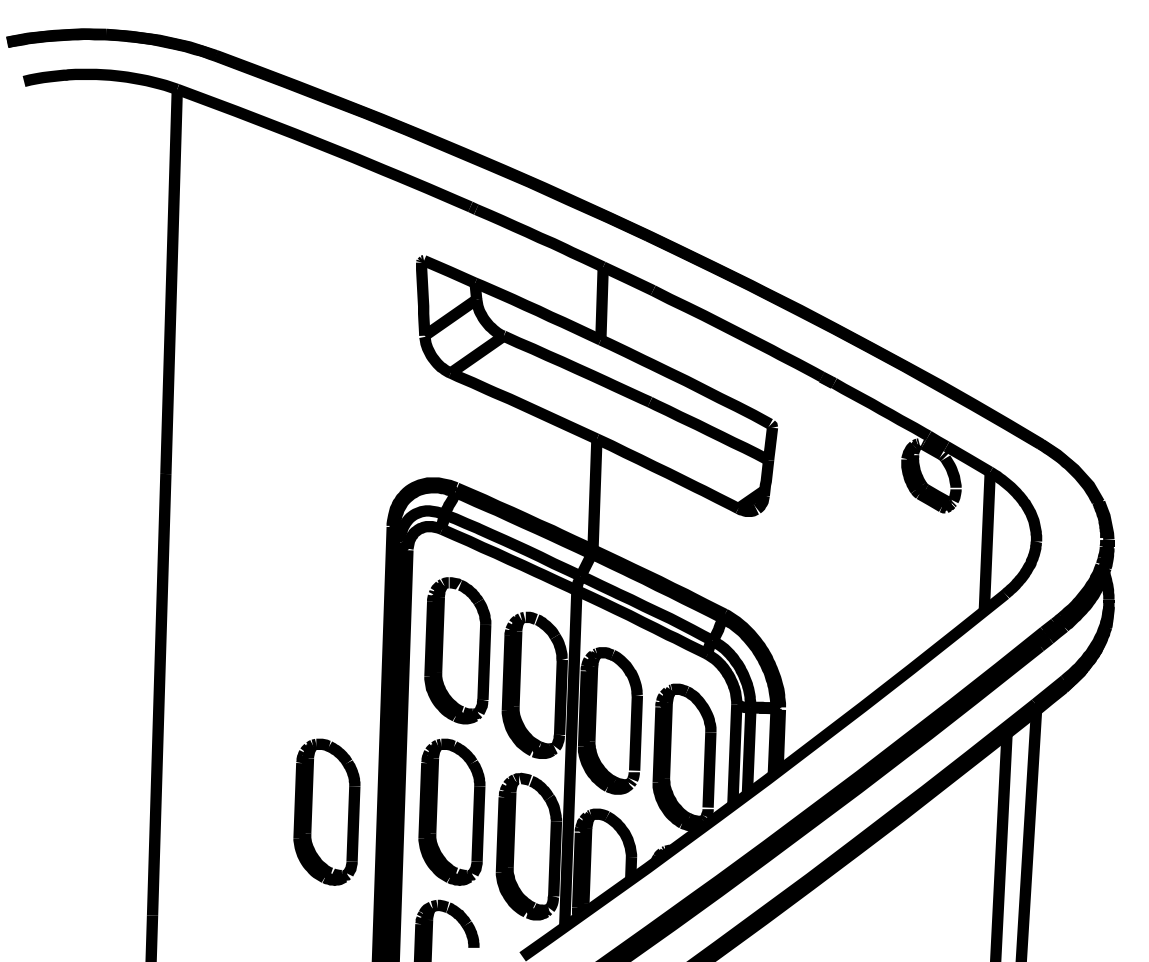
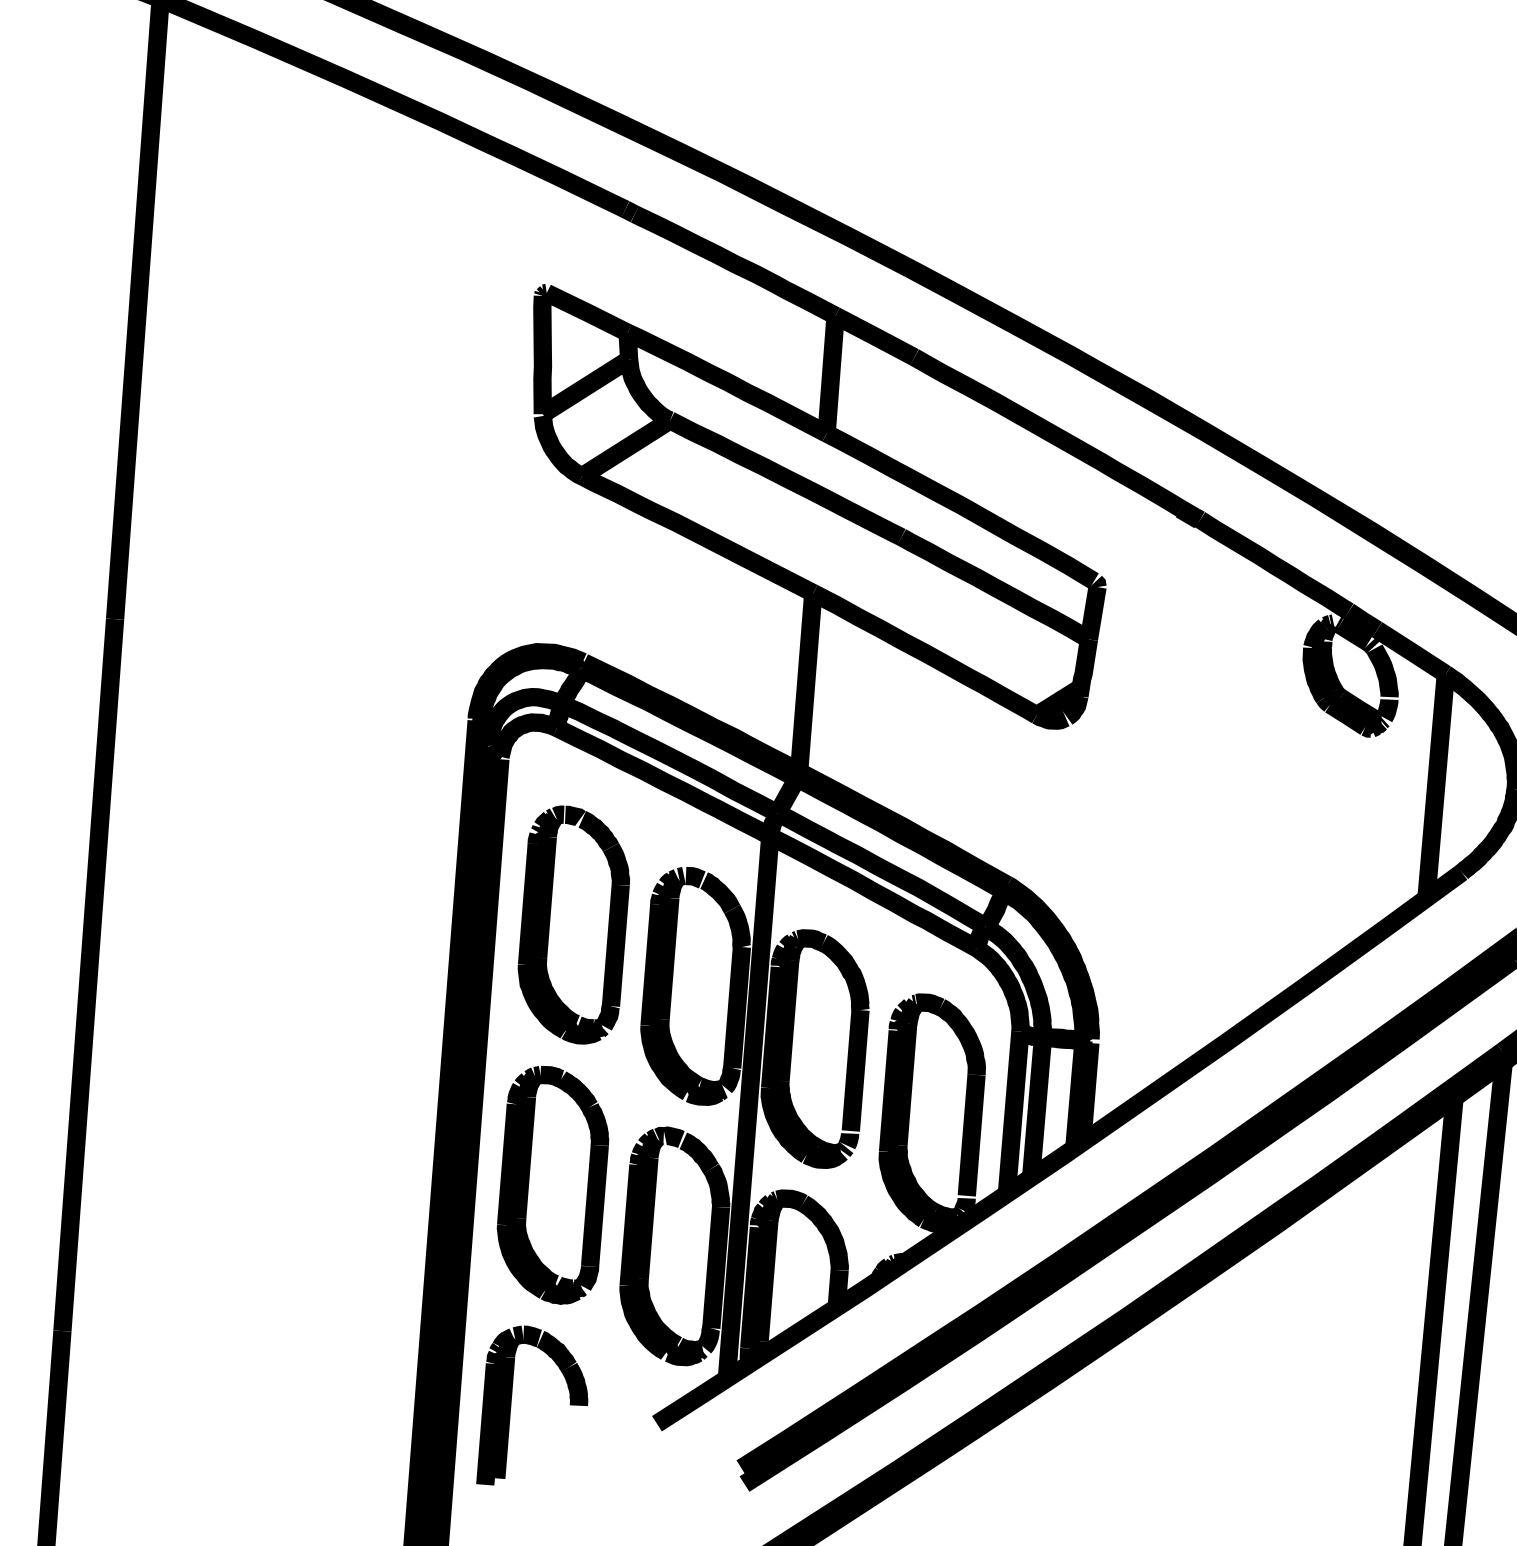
part: (326, 811) -> (350, 1175), removed

